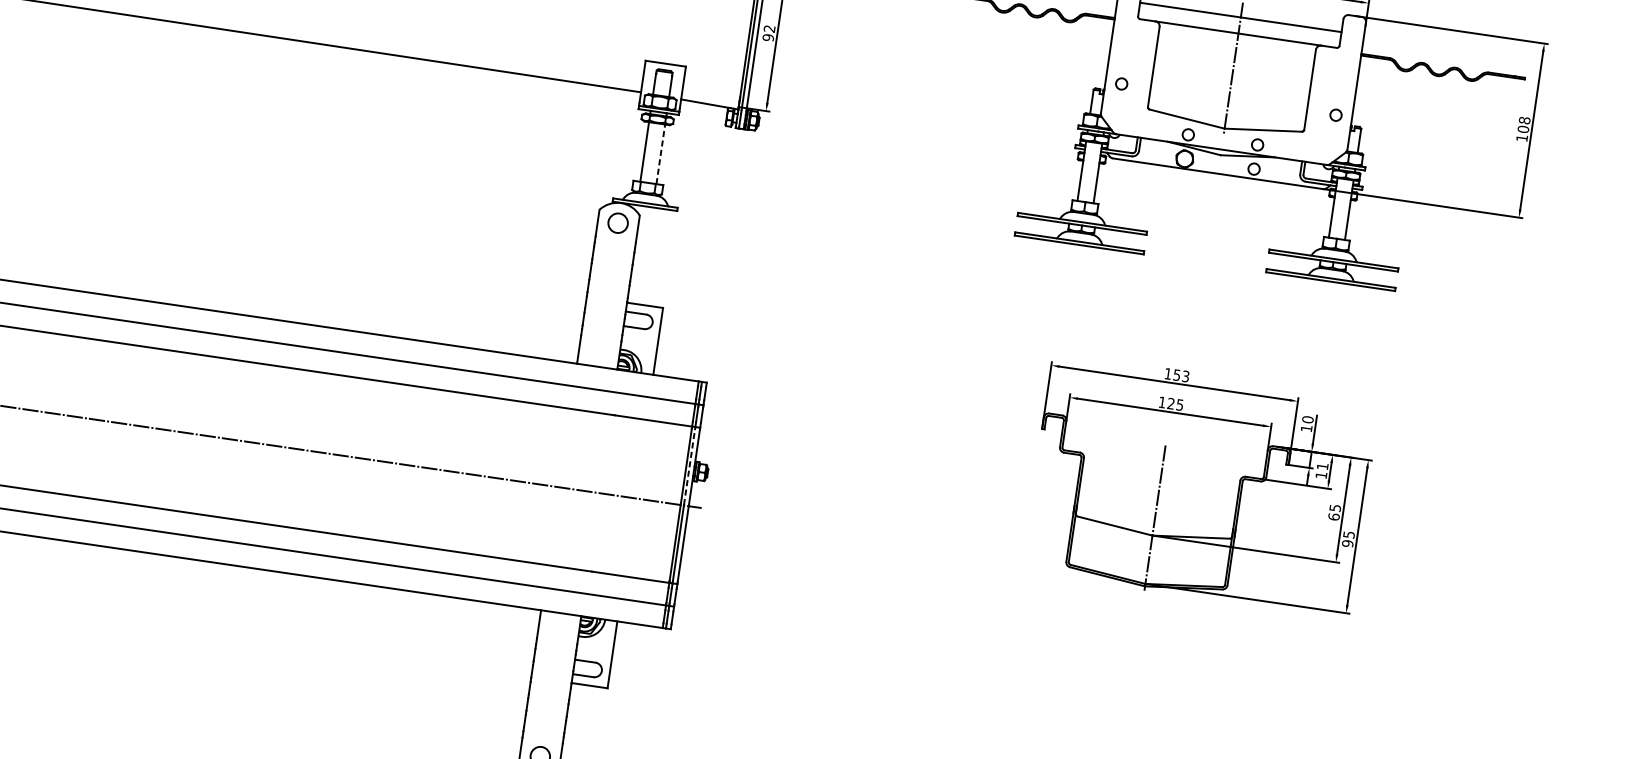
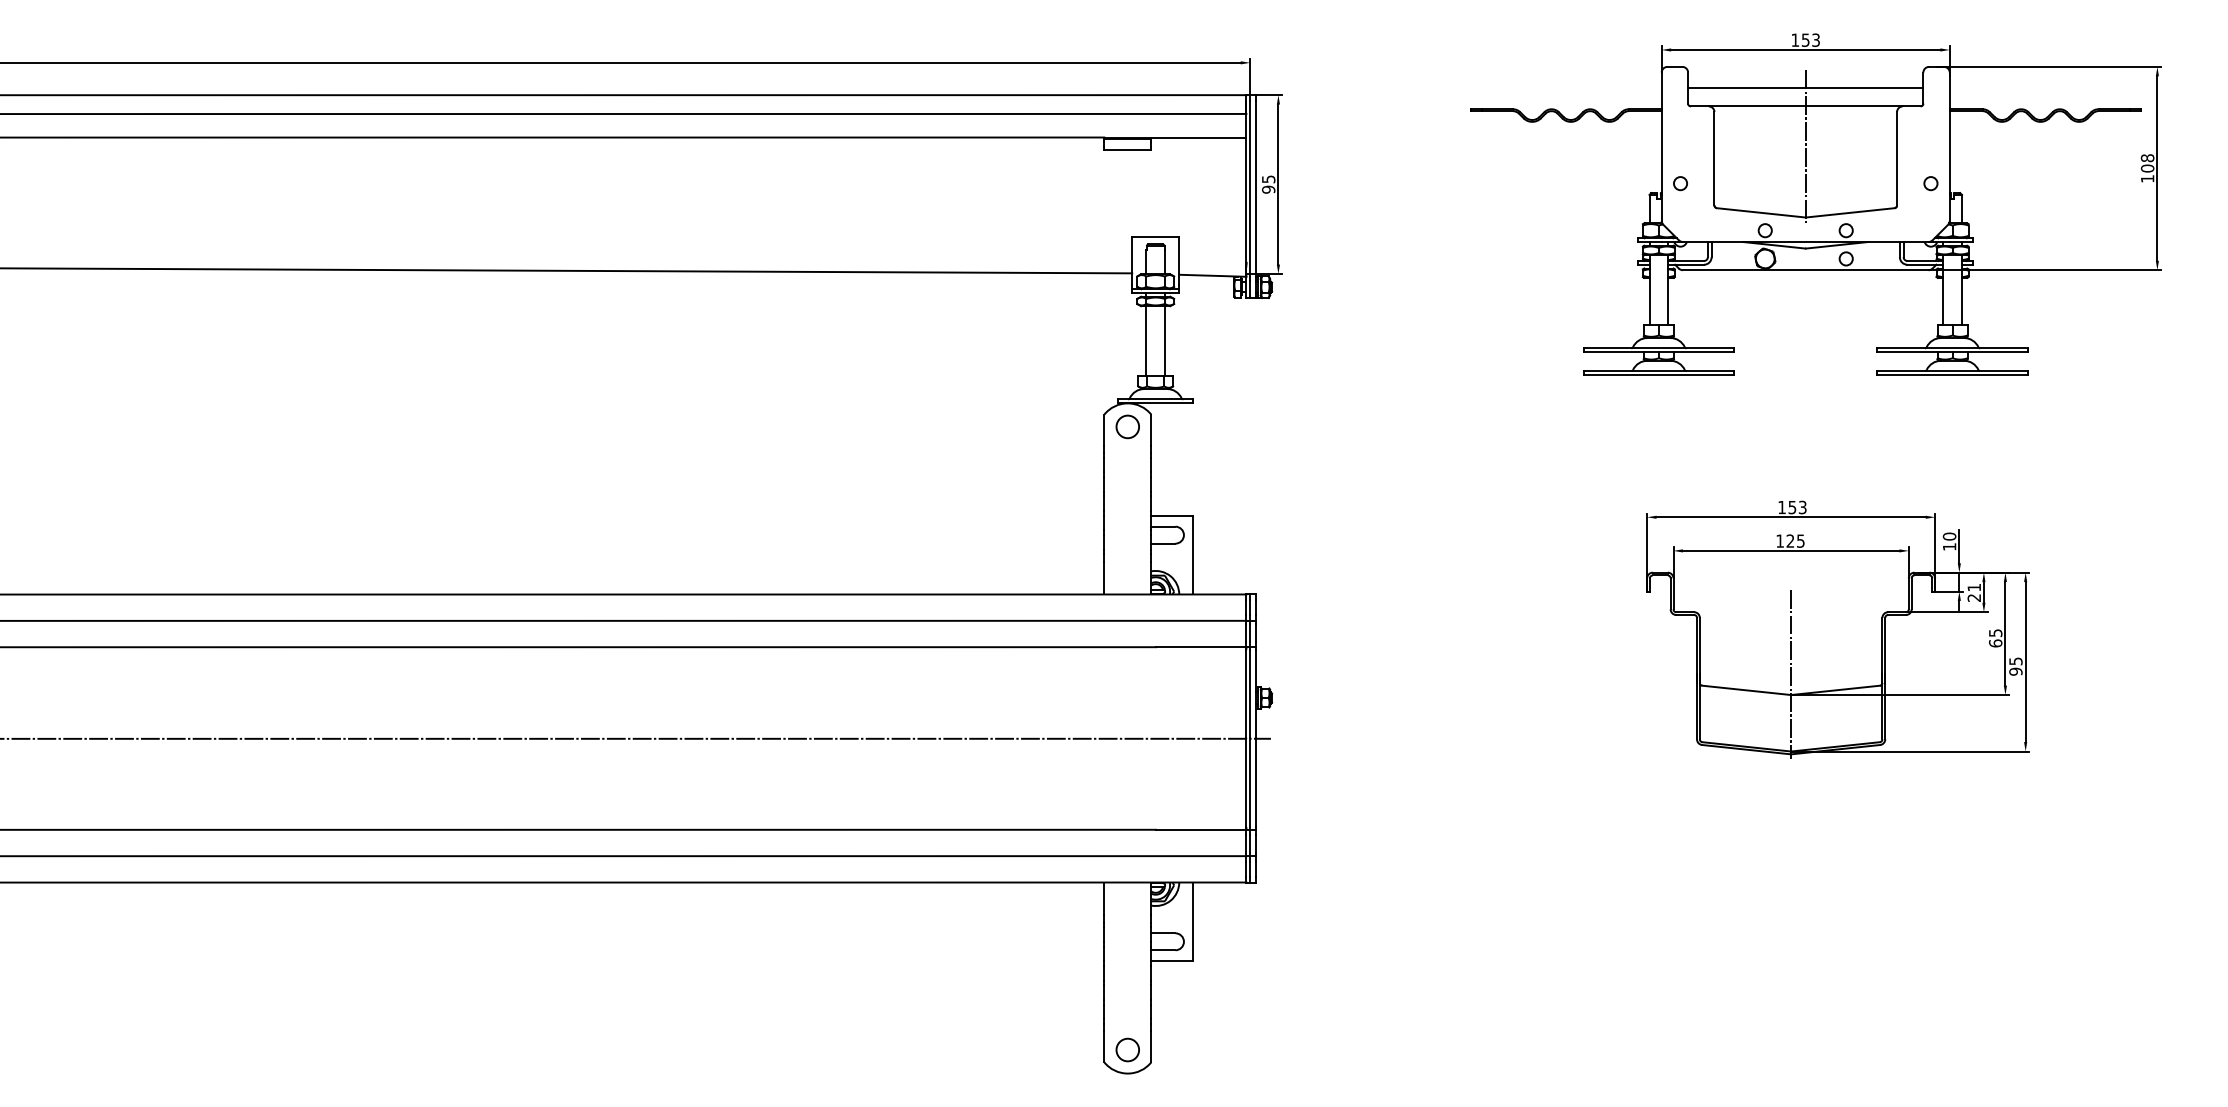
text: (769, 29) -> (1268, 179), 92 -> 95
line: (661, 153) -> (1165, 340), dashed -> solid
line: (689, 466) -> (1250, 693), dashed -> solid
text: (1320, 474) -> (1973, 597), 11 -> 21

